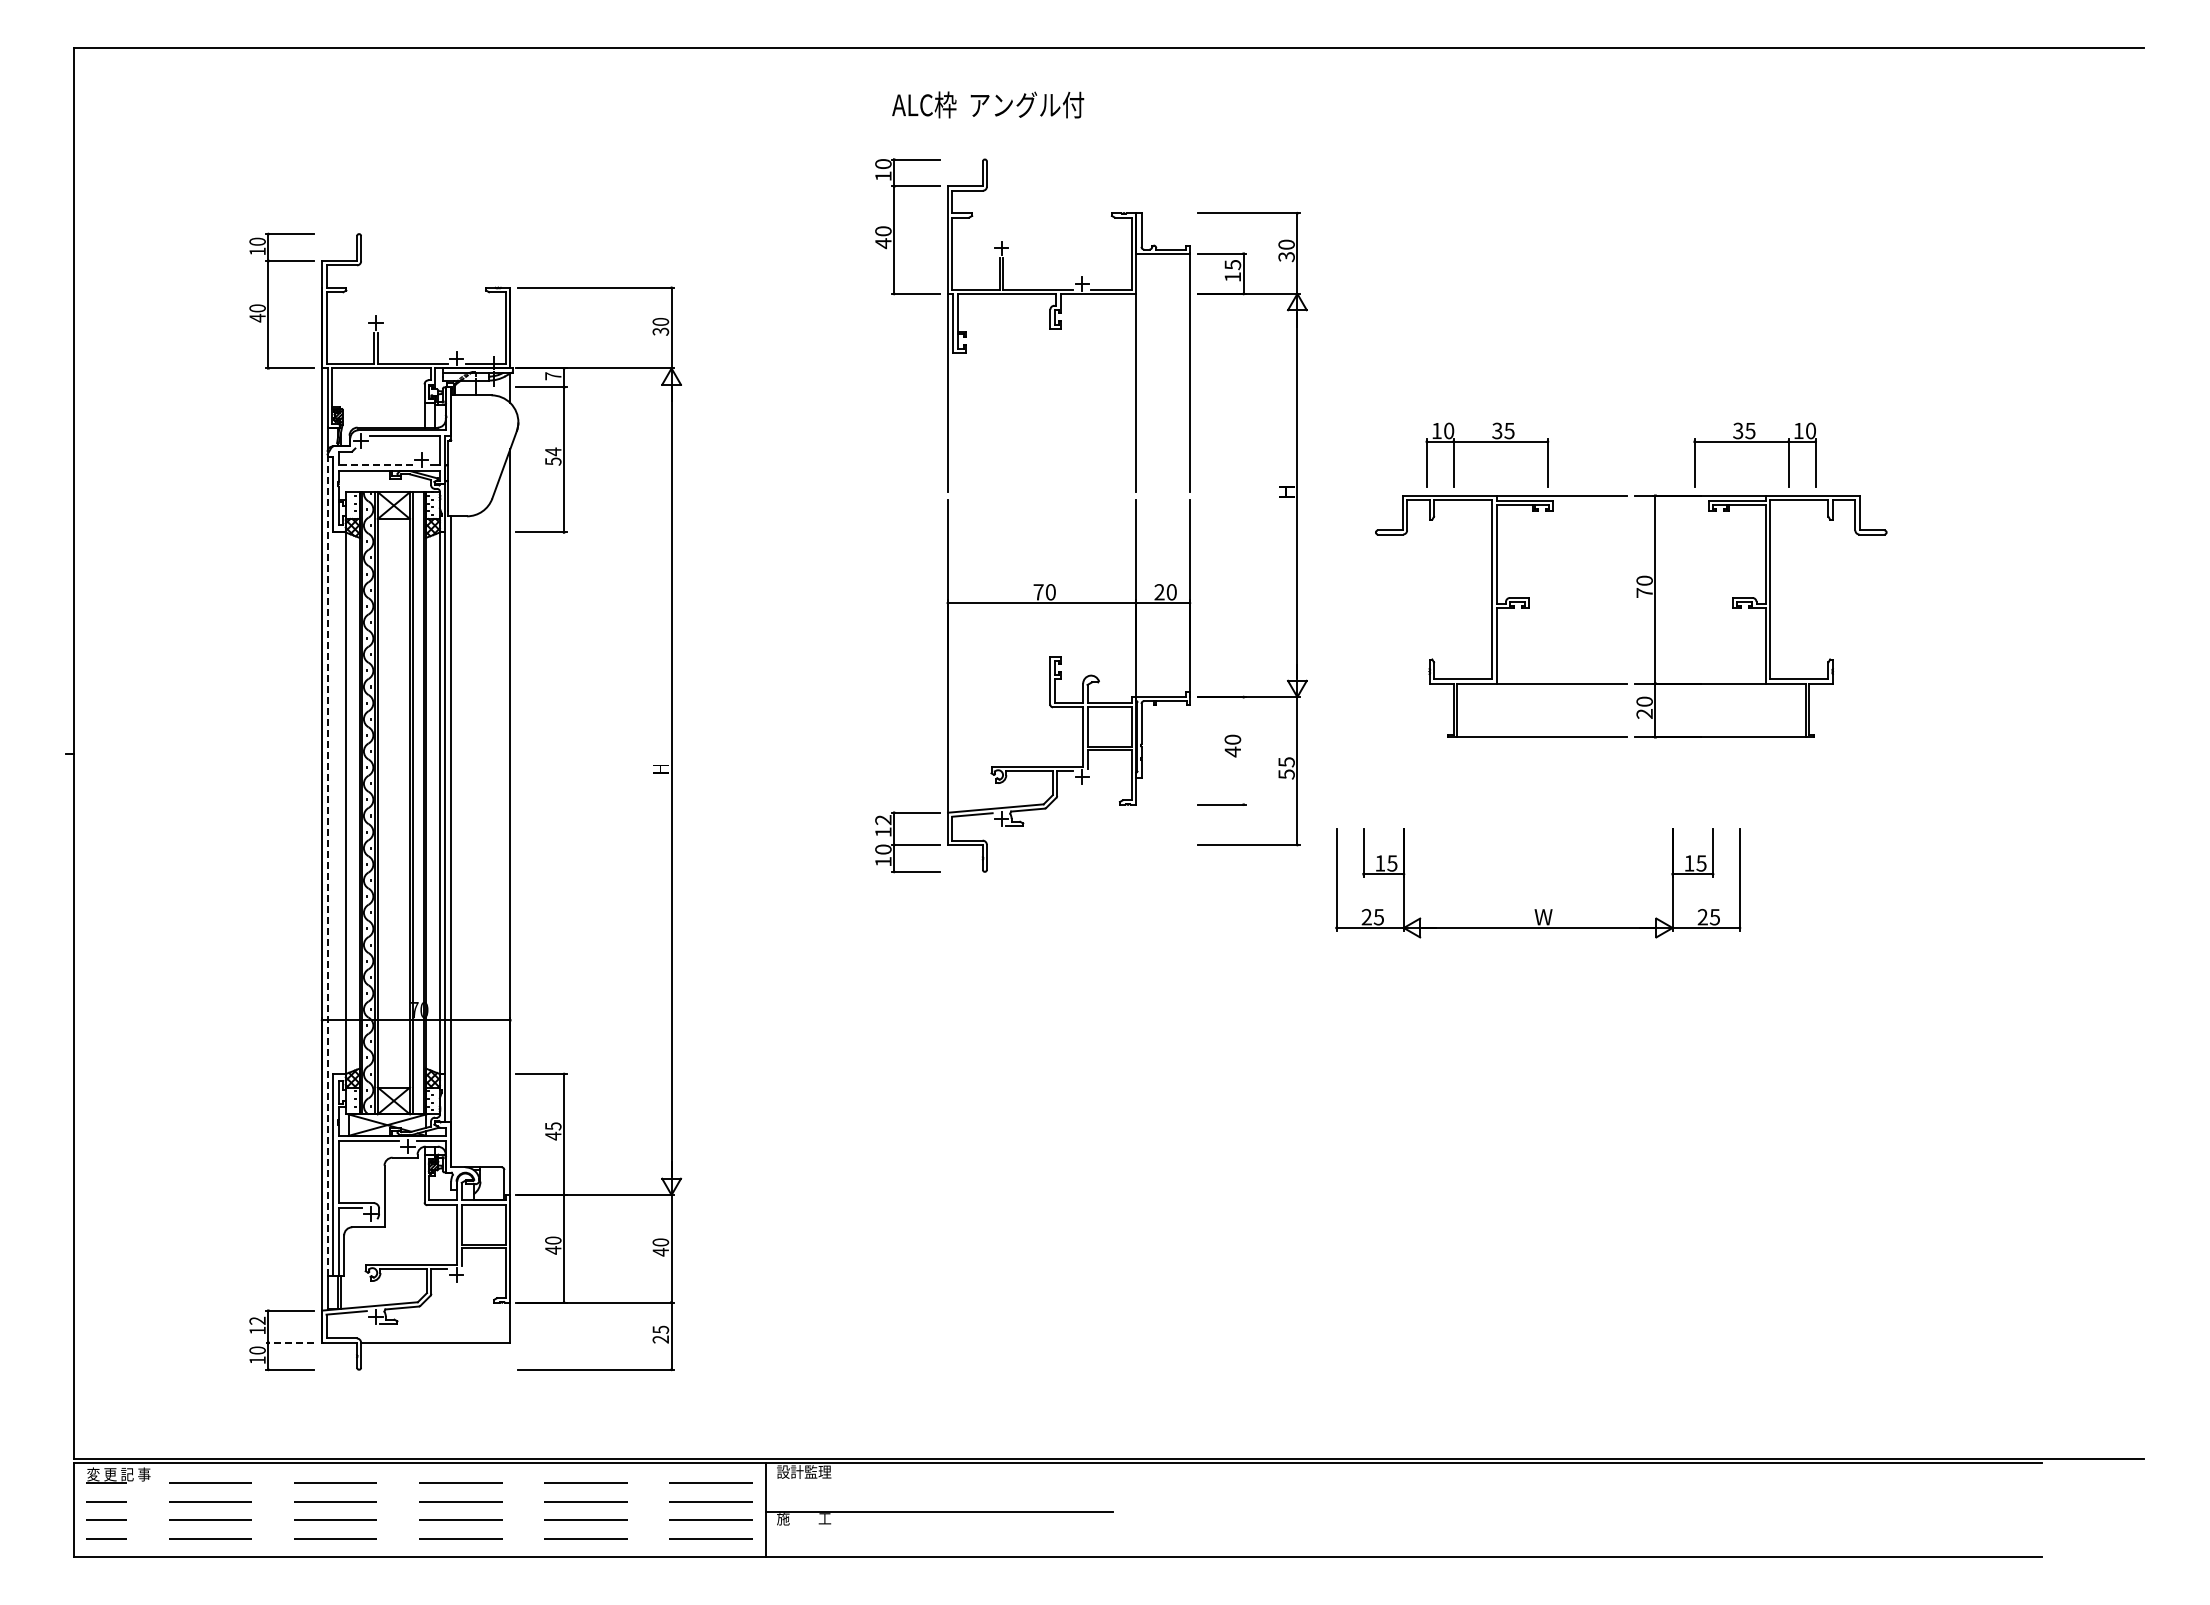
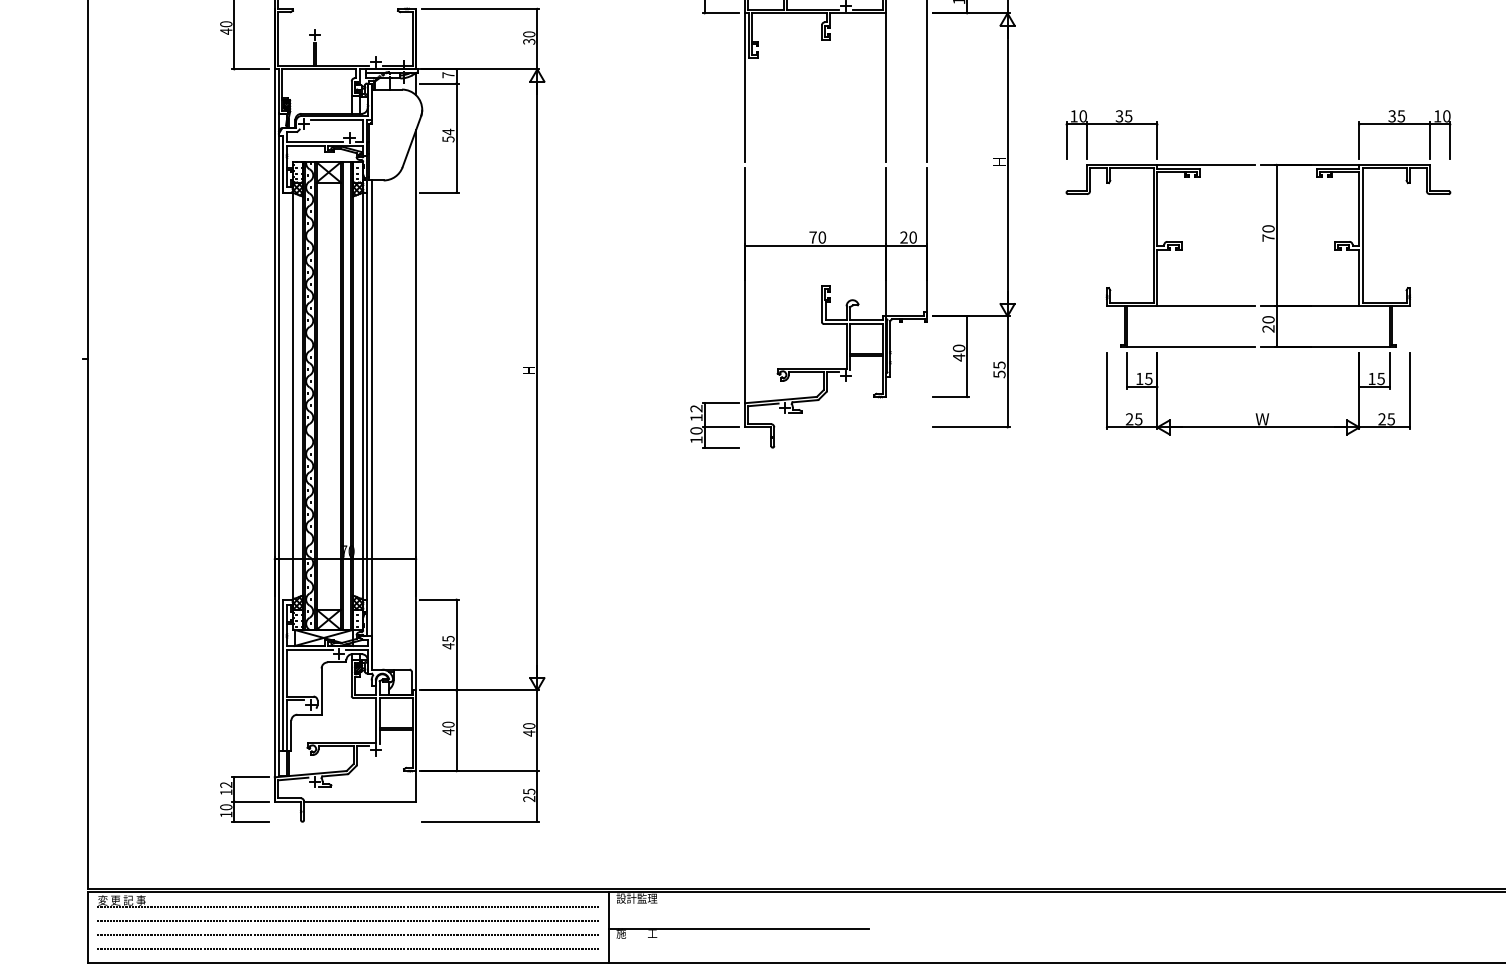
part: (1487, 442) -> (1112, 125), moved
part: (1754, 442) -> (1404, 125), moved
line: (375, 465) -> (314, 142), dashed -> solid
line: (1243, 750) -> (967, 356), added
line: (327, 863) -> (278, 441), dashed -> solid
part: (1536, 909) -> (1257, 413), moved
line: (289, 1342) -> (250, 801), dashed -> solid

